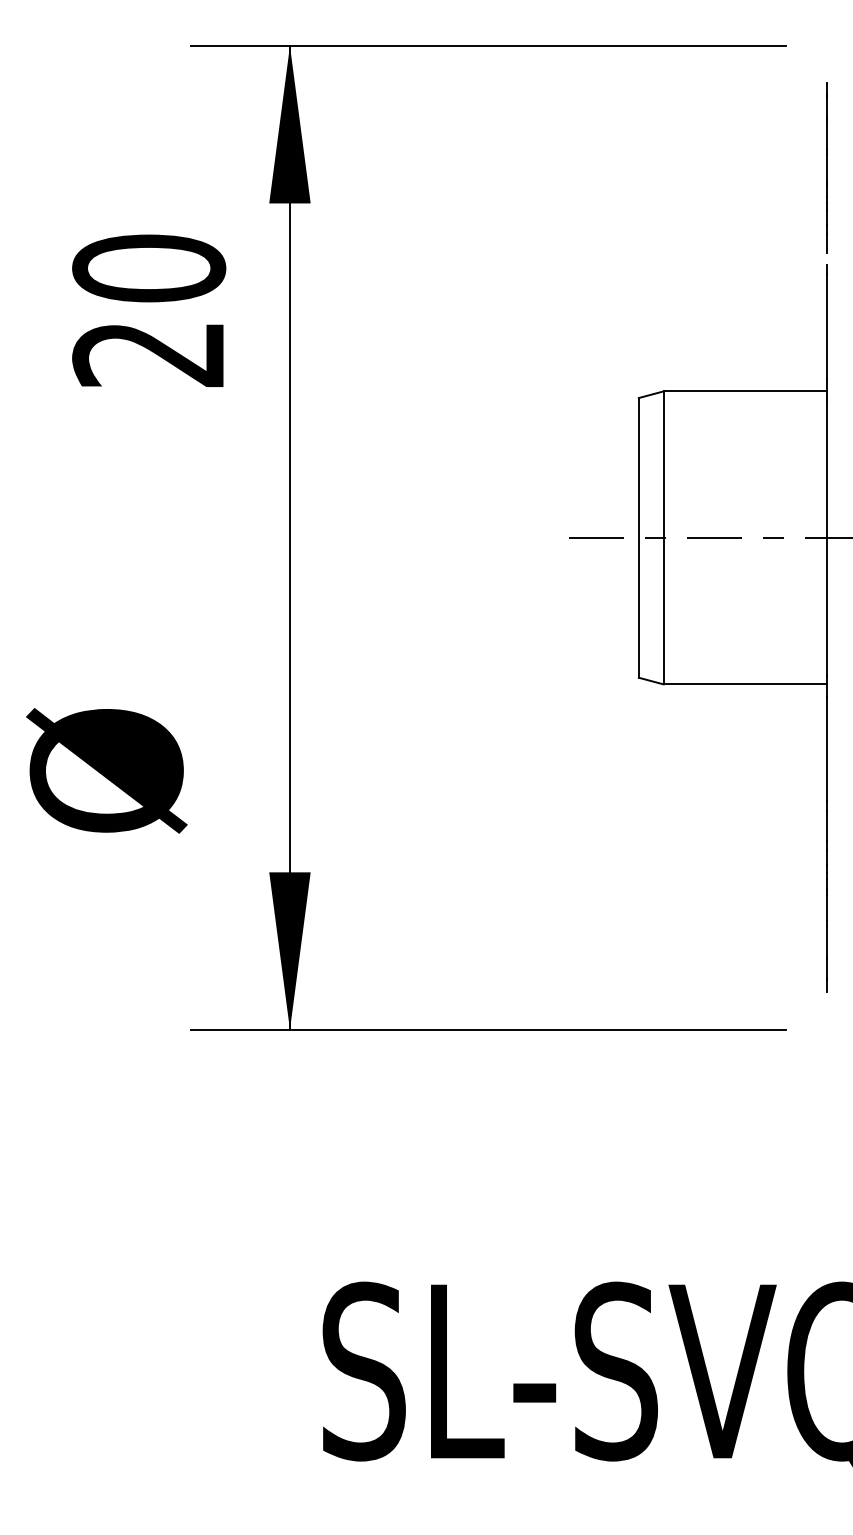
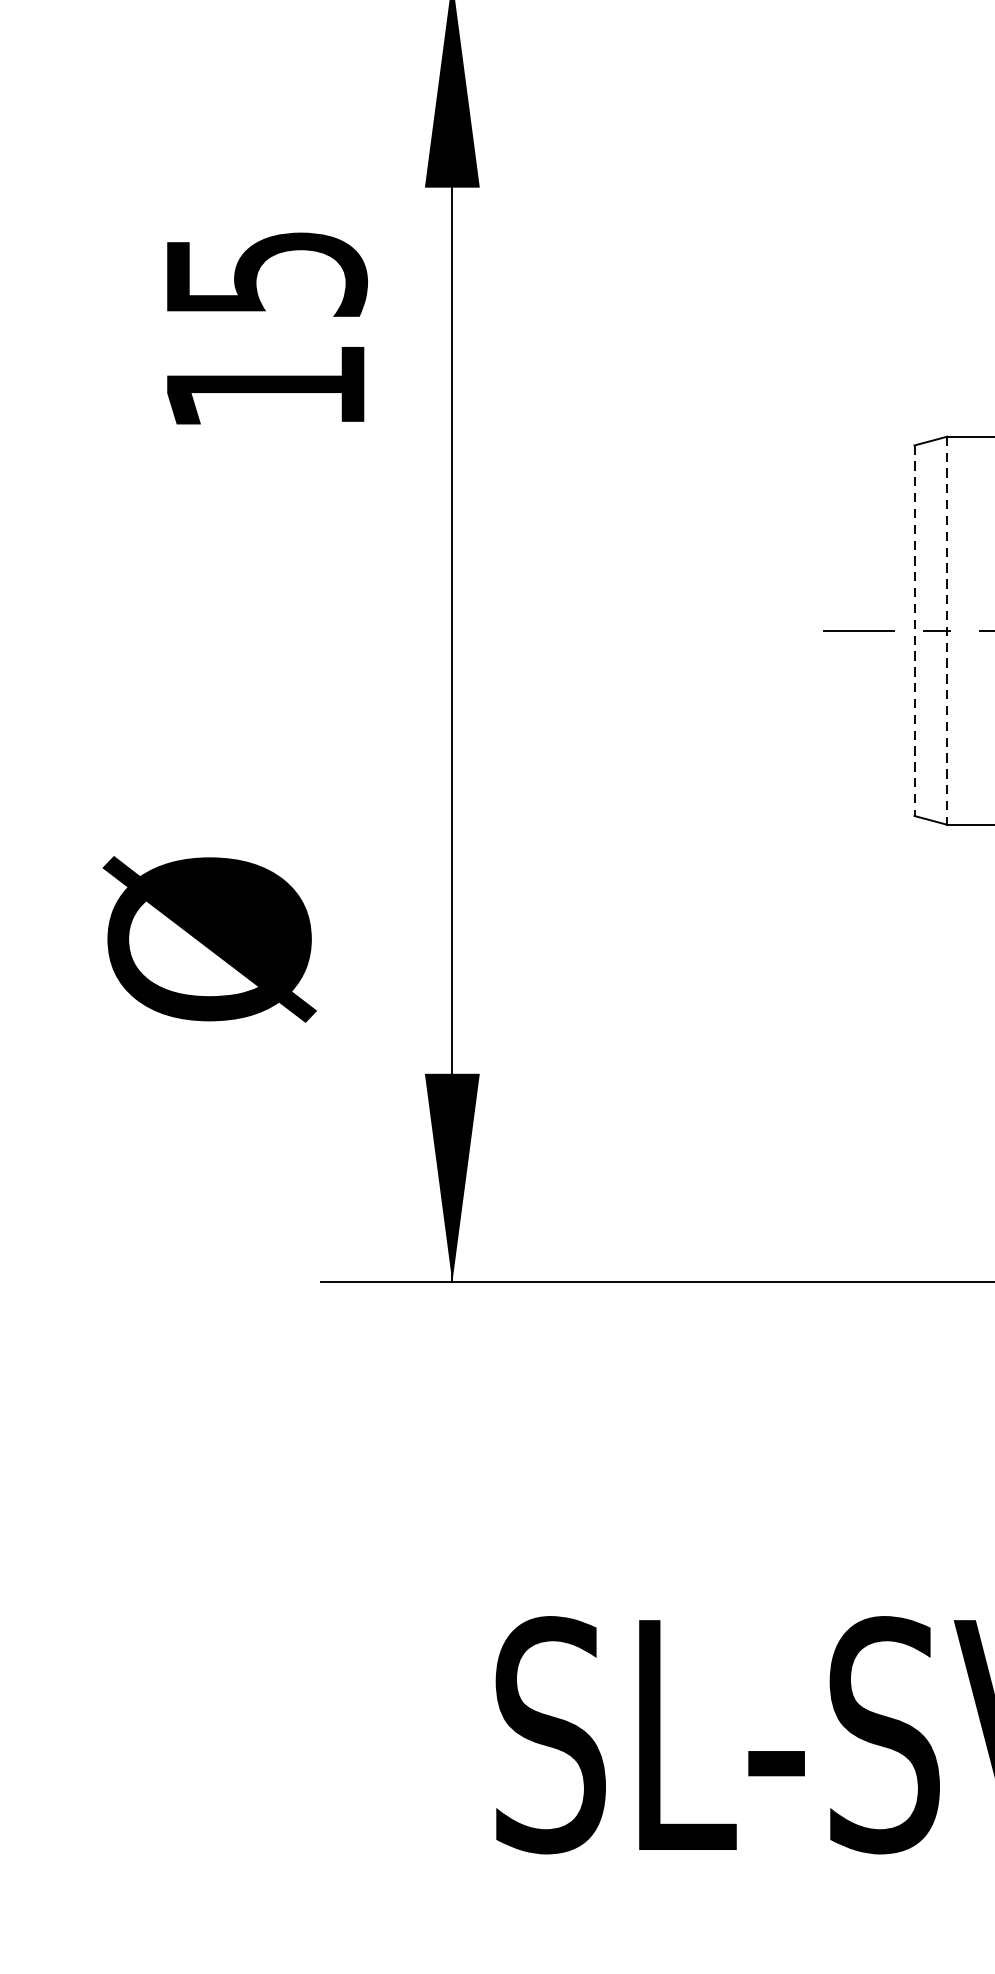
text: (149, 310) -> (266, 329), 20 -> 15
line: (638, 537) -> (914, 630), solid -> dashed
line: (663, 538) -> (947, 631), solid -> dashed

